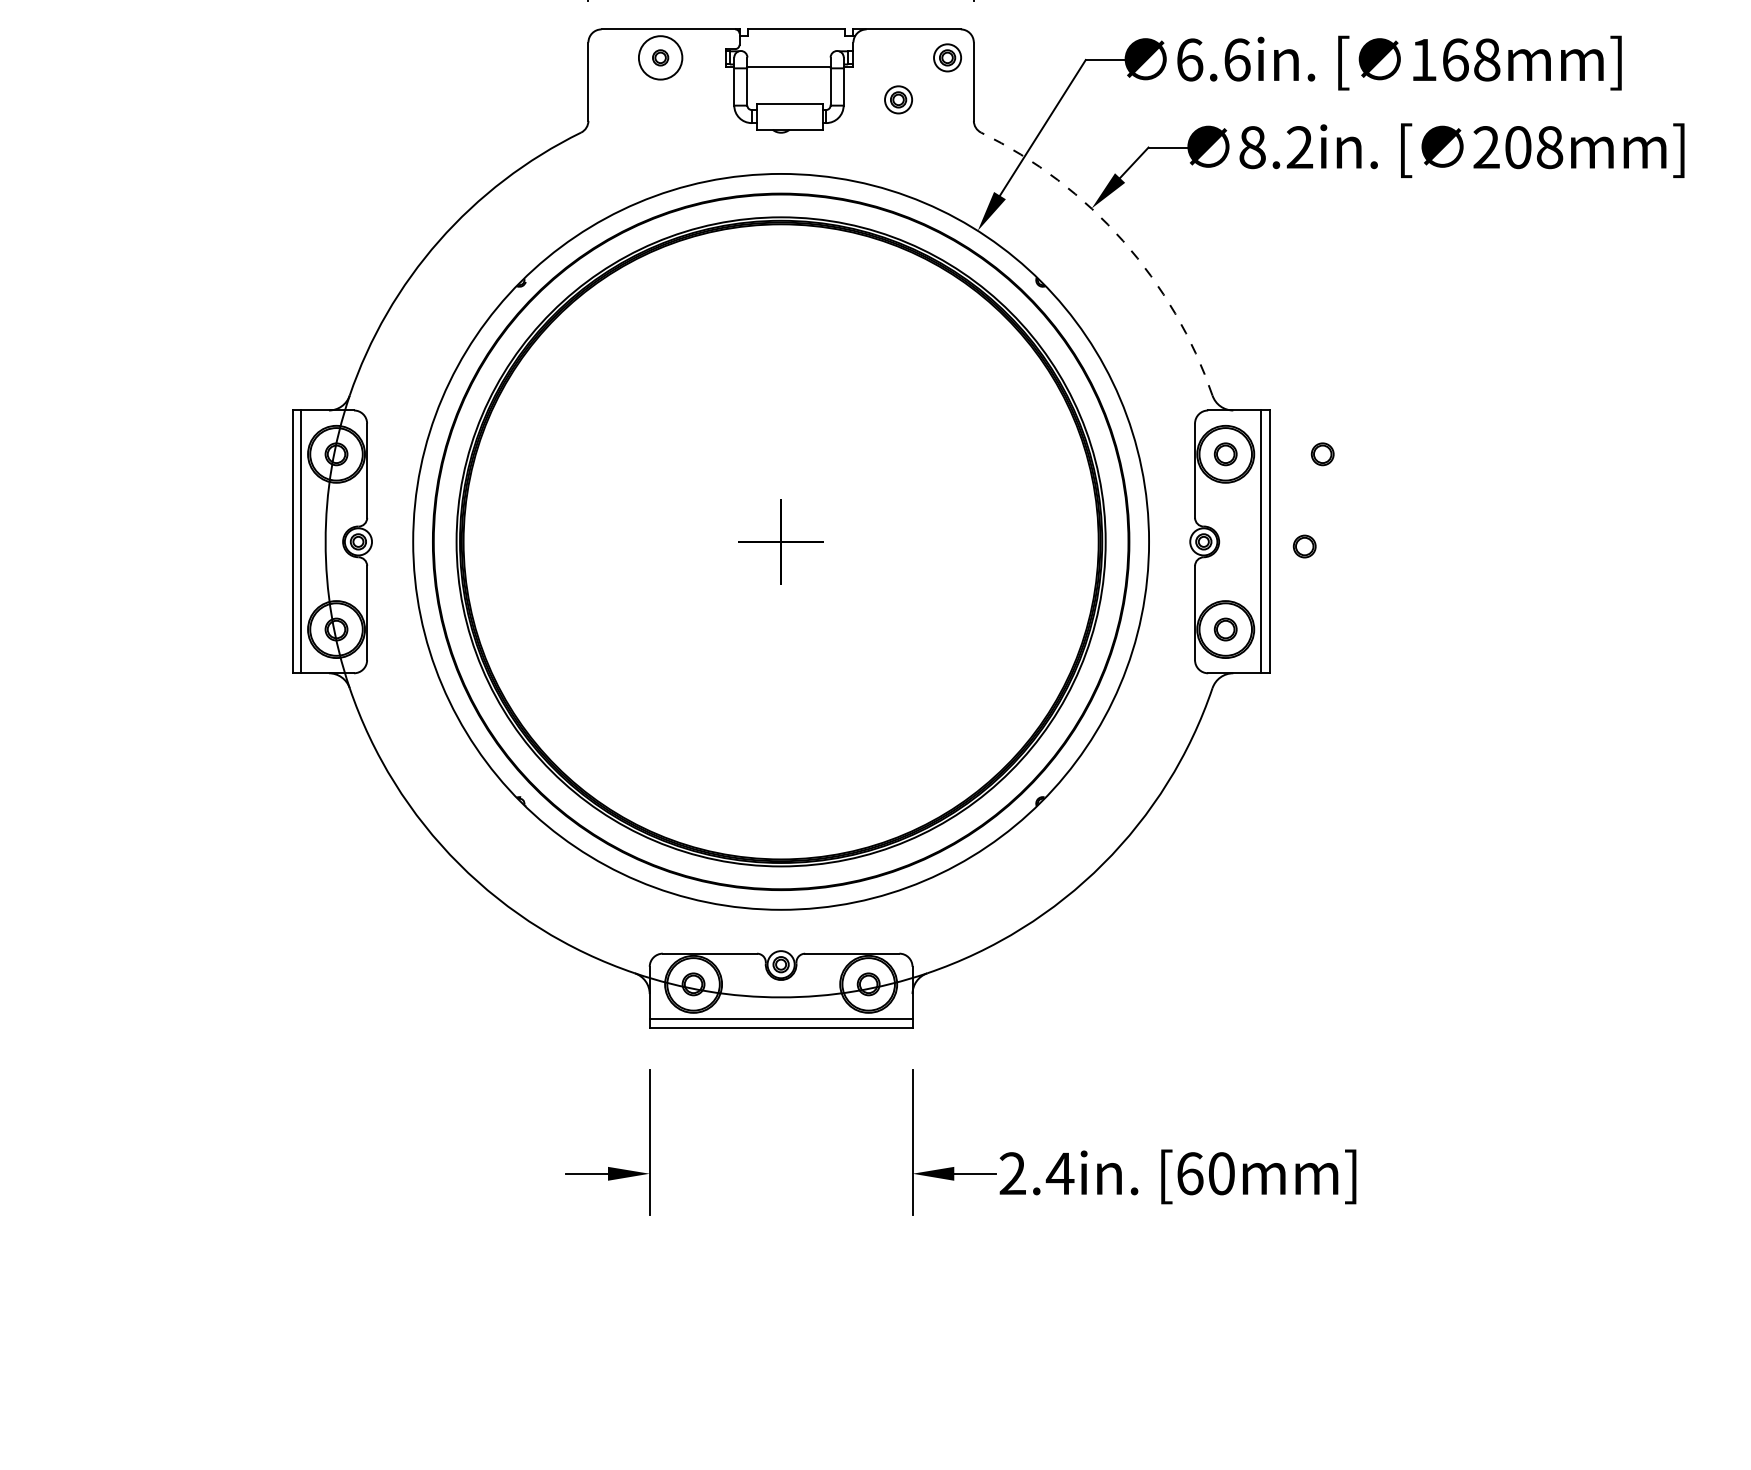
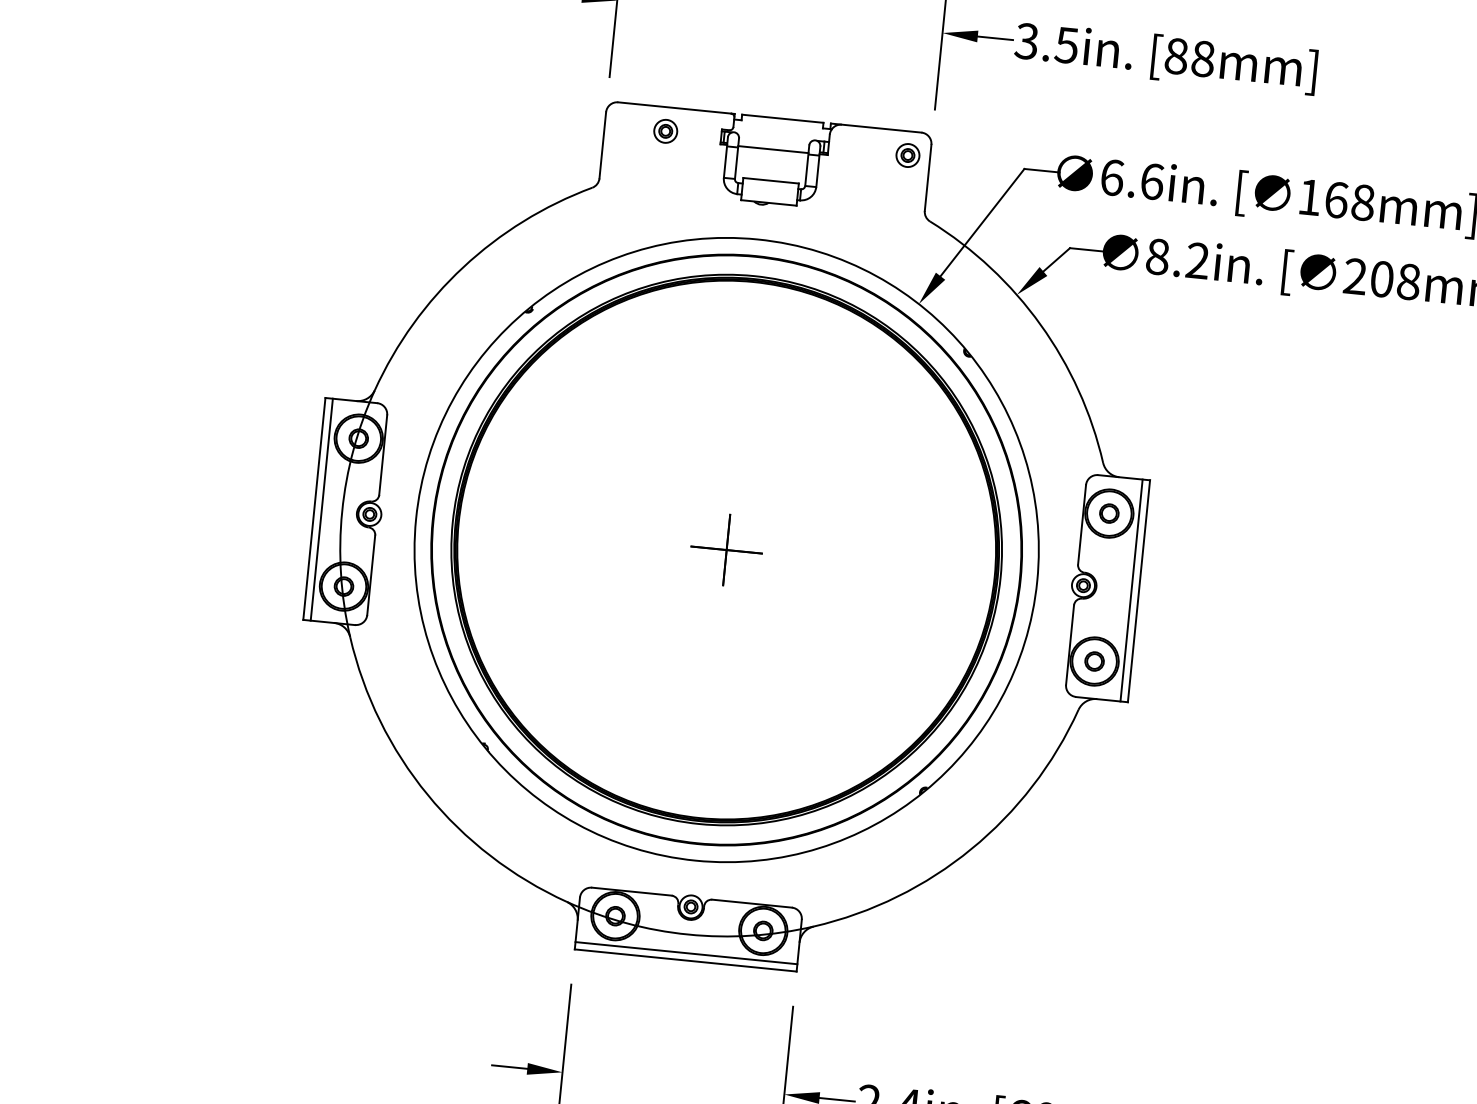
circle: (660, 57) -> (665, 131), size x0.62
part: (898, 99) -> (863, 186), removed
arc: (1123, 241) -> (1040, 325), dashed -> solid
part: (1322, 454) -> (1191, 521), removed
part: (1304, 546) -> (1168, 598), removed

